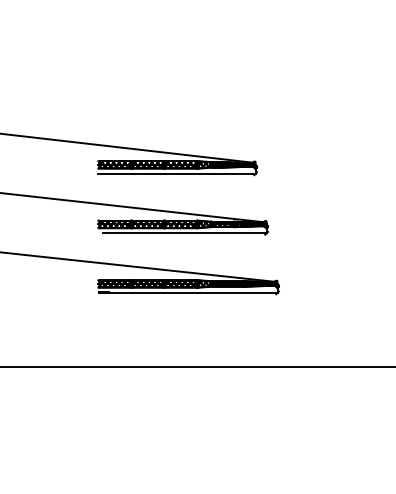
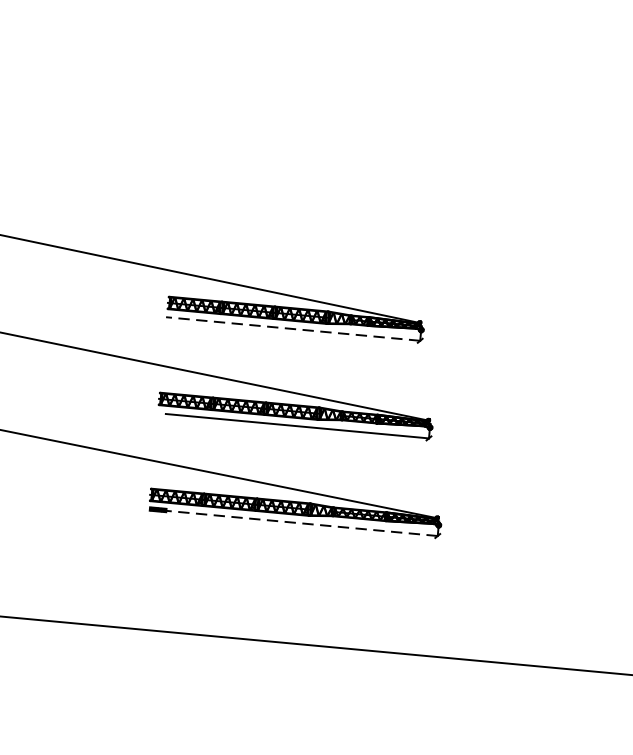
line: (176, 173) -> (292, 328), solid -> dashed
line: (192, 292) -> (300, 522), solid -> dashed

